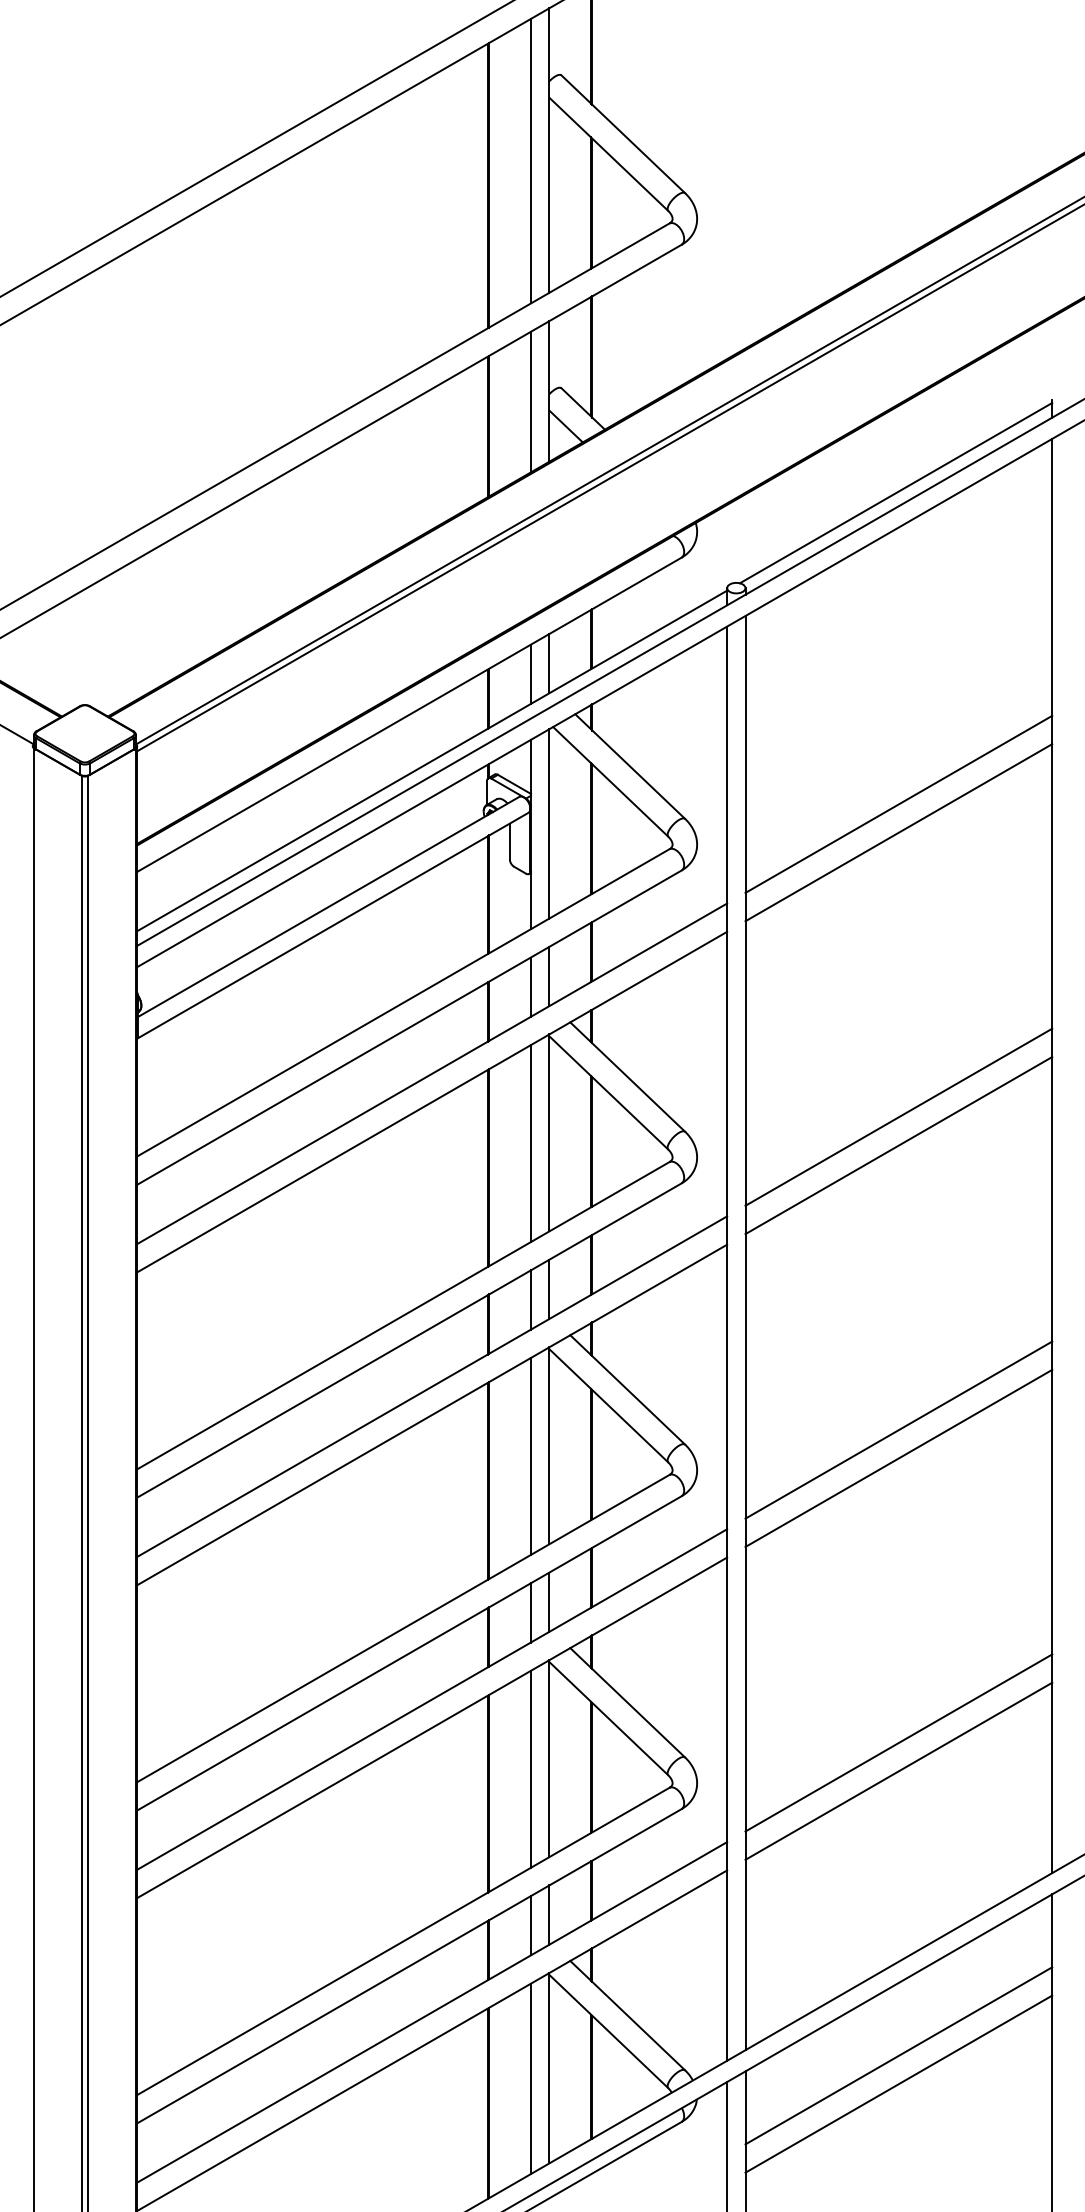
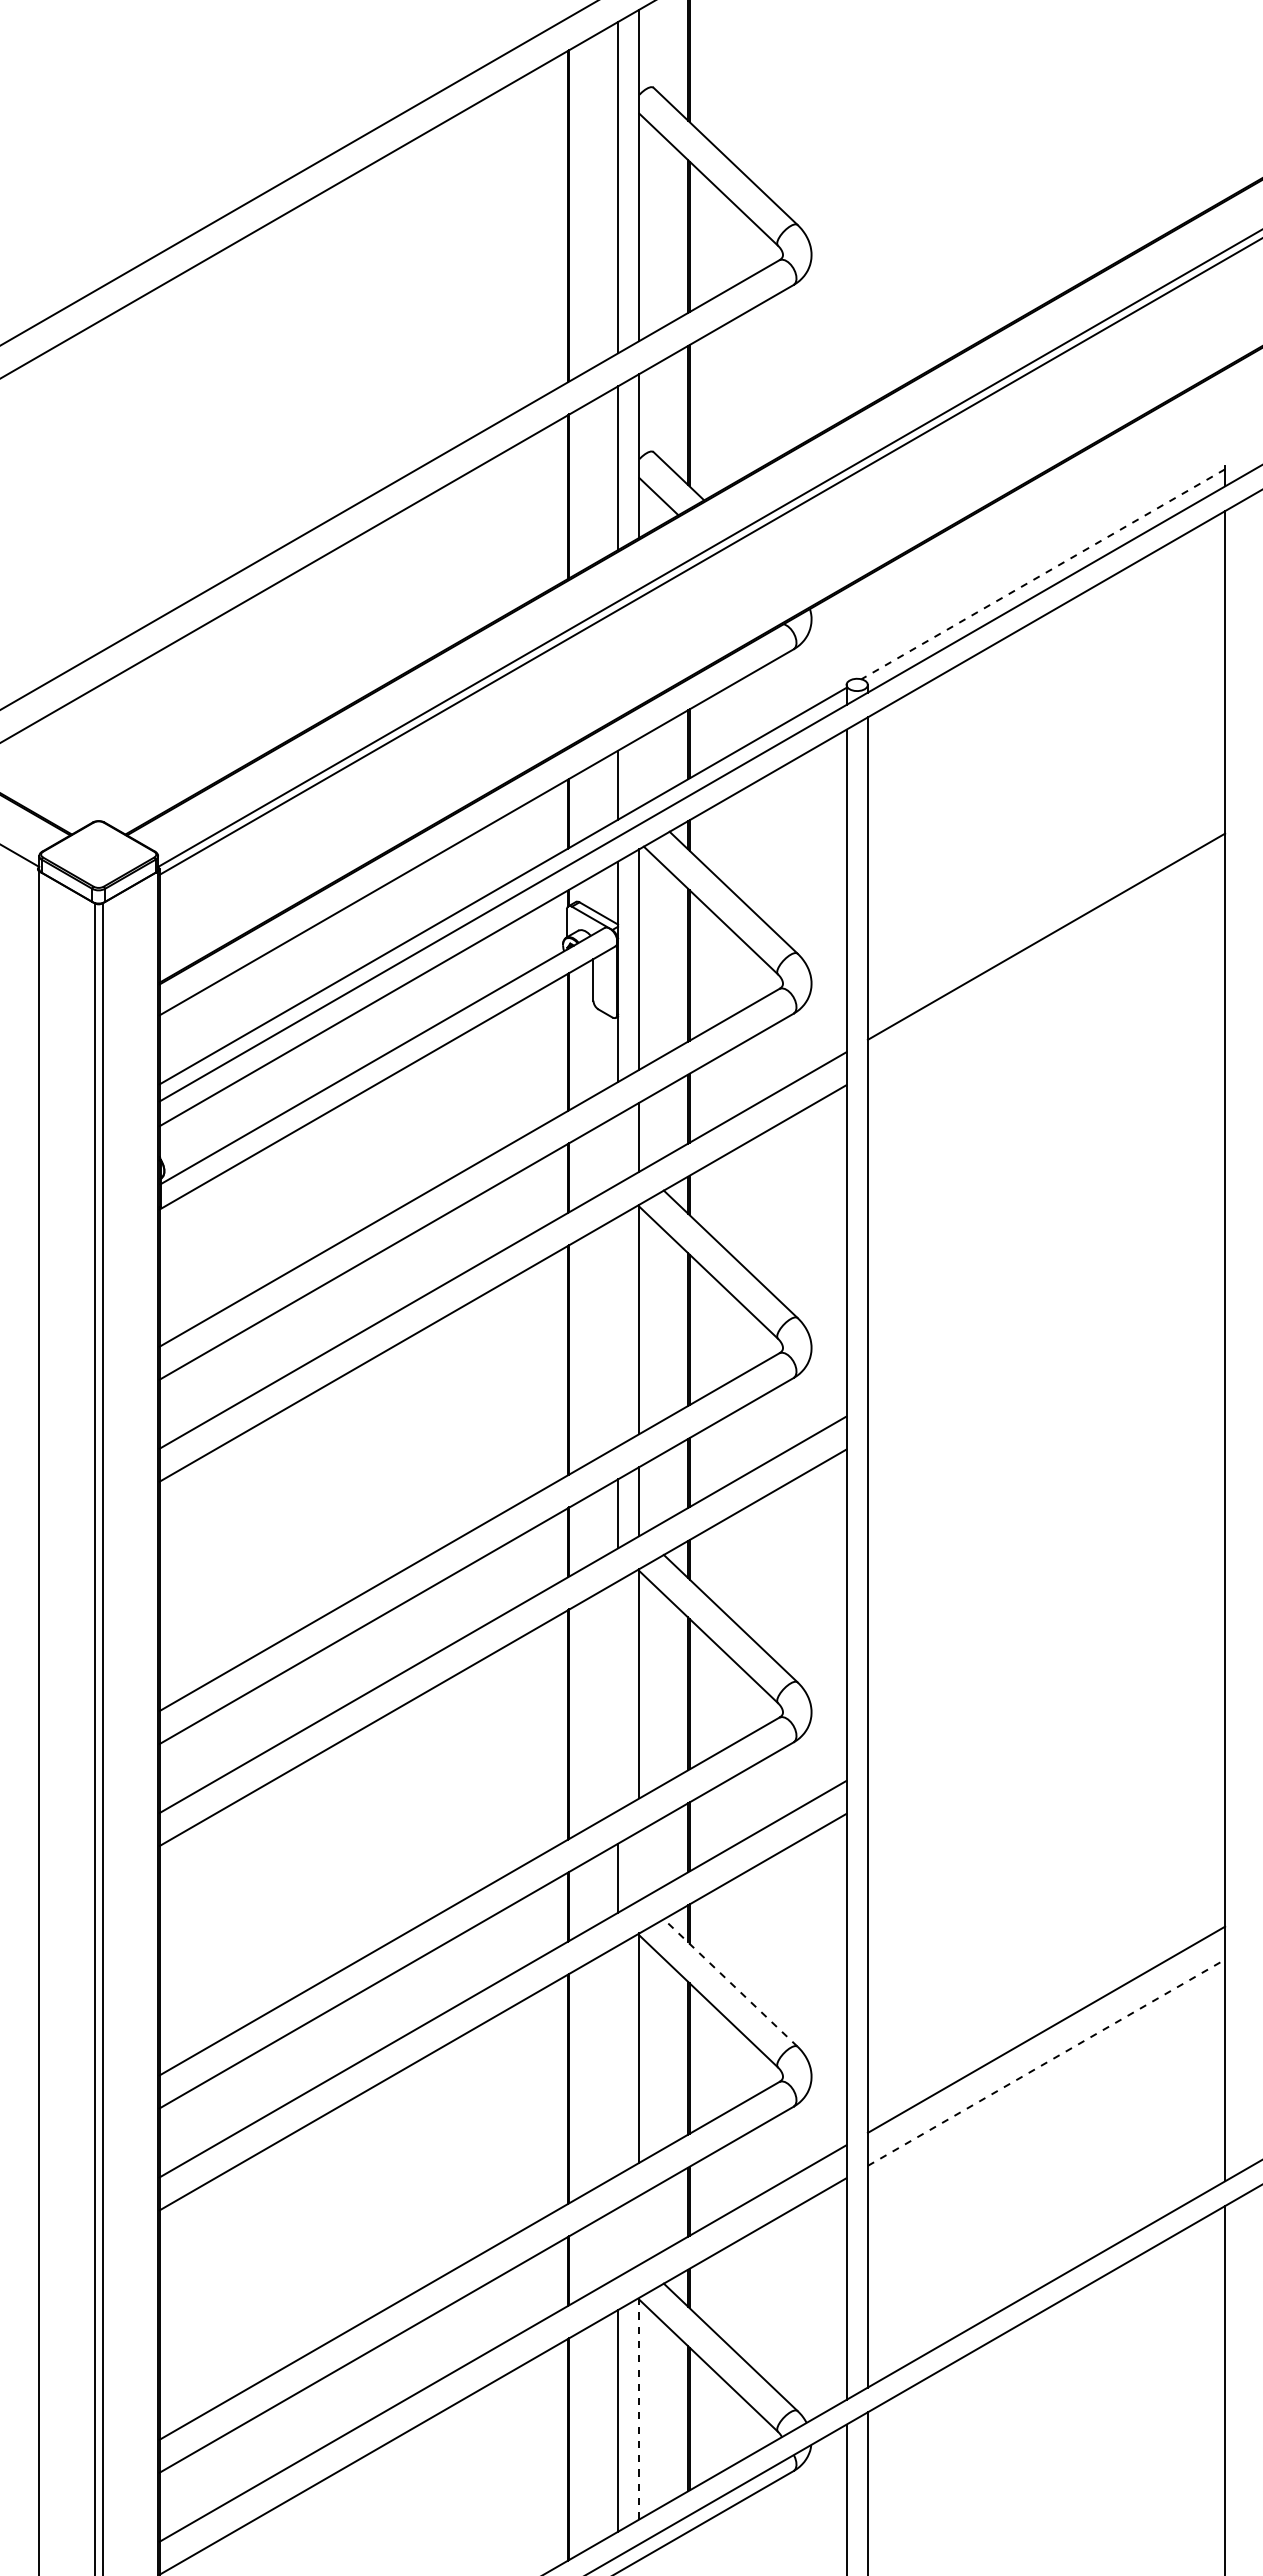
line: (896, 493) -> (1043, 574), solid -> dashed
line: (549, 663) -> (639, 772), removed
line: (898, 832) -> (1046, 969), removed
line: (531, 987) -> (618, 1149), removed
line: (898, 1116) -> (1046, 1300), removed
line: (531, 1143) -> (618, 1331), removed
line: (898, 1145) -> (1046, 1333), removed
line: (898, 1430) -> (1046, 1665), removed
line: (531, 1455) -> (618, 1695), removed
line: (898, 1458) -> (1046, 1698), removed
line: (549, 1601) -> (639, 1865), removed
line: (627, 1702) -> (730, 1982), solid -> dashed
line: (531, 1769) -> (618, 2060), removed
line: (898, 1771) -> (1046, 2062), solid -> dashed
line: (549, 1914) -> (639, 2229), removed
line: (531, 1925) -> (618, 2242), removed
line: (898, 2056) -> (1046, 2394), removed
line: (549, 2068) -> (639, 2408), solid -> dashed
line: (898, 2084) -> (1046, 2427), removed

